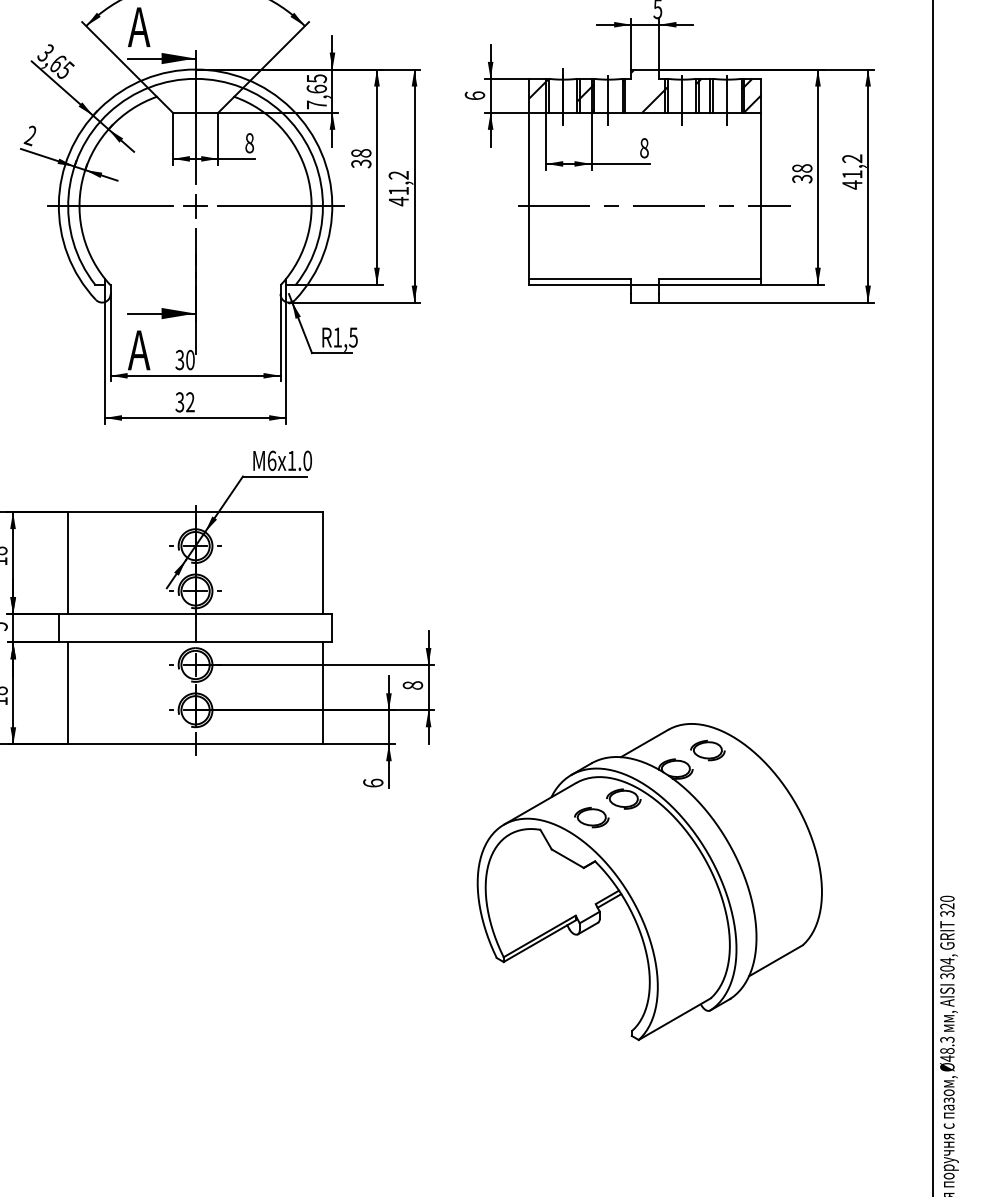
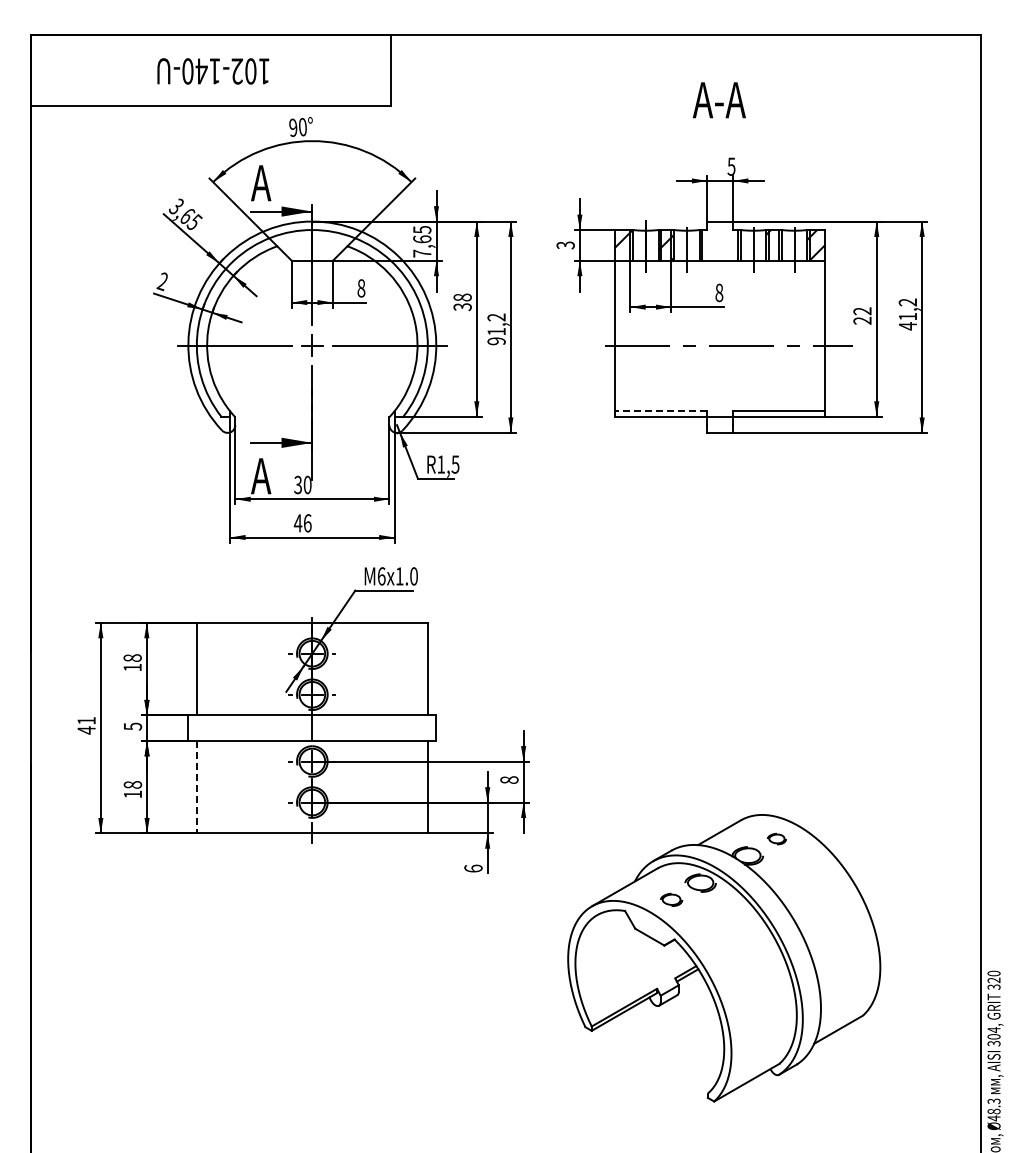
hatch: (644, 90) -> (719, 240), removed
text: (474, 95) -> (565, 245), 6 -> 3
text: (802, 173) -> (862, 315), 38 -> 22
text: (398, 201) -> (496, 341), 41,2 -> 91,2
line: (579, 279) -> (660, 411), solid -> dashed
text: (184, 402) -> (302, 523), 32 -> 46
line: (67, 693) -> (196, 787), solid -> dashed
part: (707, 749) -> (776, 838), size x0.6
part: (591, 817) -> (671, 899), size x0.7

